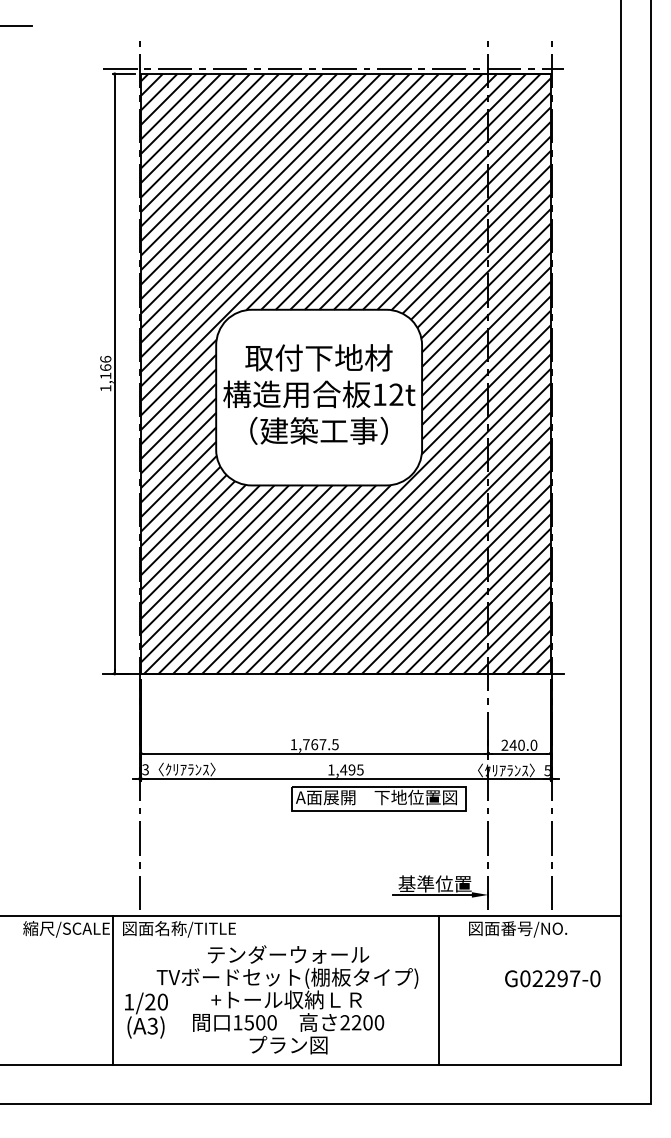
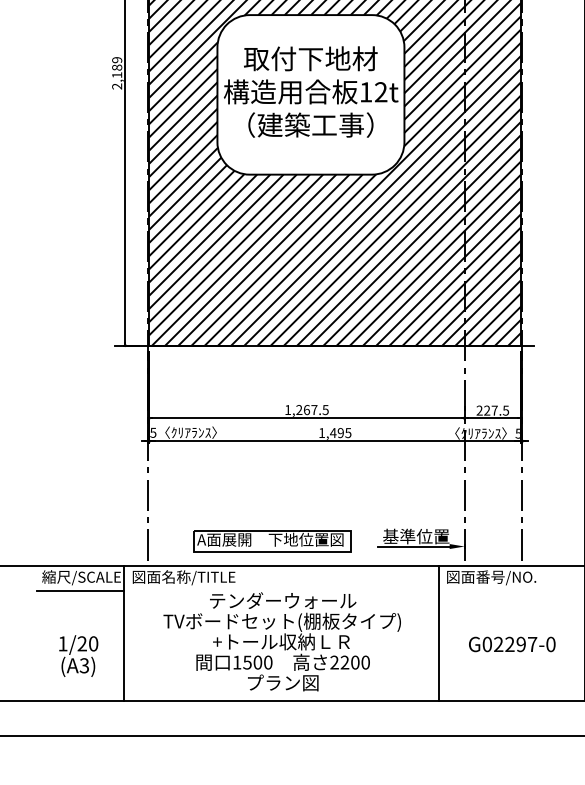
text: (105, 373) -> (116, 72), 1,166 -> 2,189
text: (306, 744) -> (299, 409), 1,767.5 -> 1,267.5
text: (523, 744) -> (496, 409), 240.0 -> 227.5
text: (145, 769) -> (153, 432), 3 -> 5
part: (378, 798) -> (272, 540), moved
line: (64, 944) -> (79, 591), added
text: (552, 978) -> (511, 644), moved
line: (439, 990) -> (439, 633), moved
text: (146, 1015) -> (78, 656), moved

